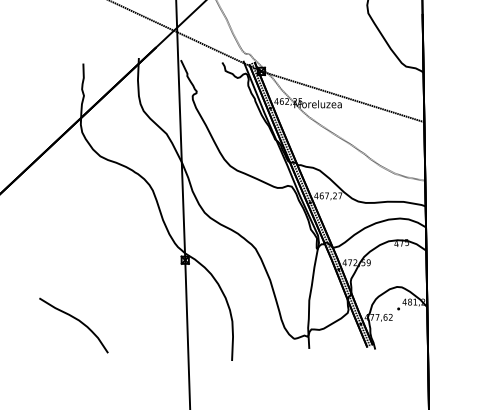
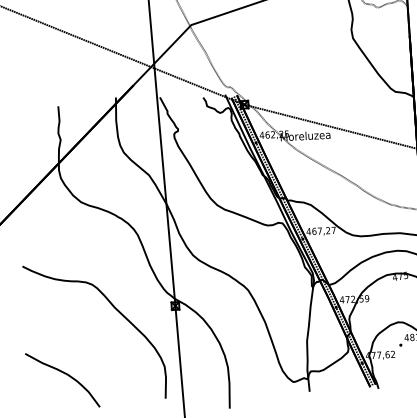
curve: (127, 260) -> (115, 309), added

